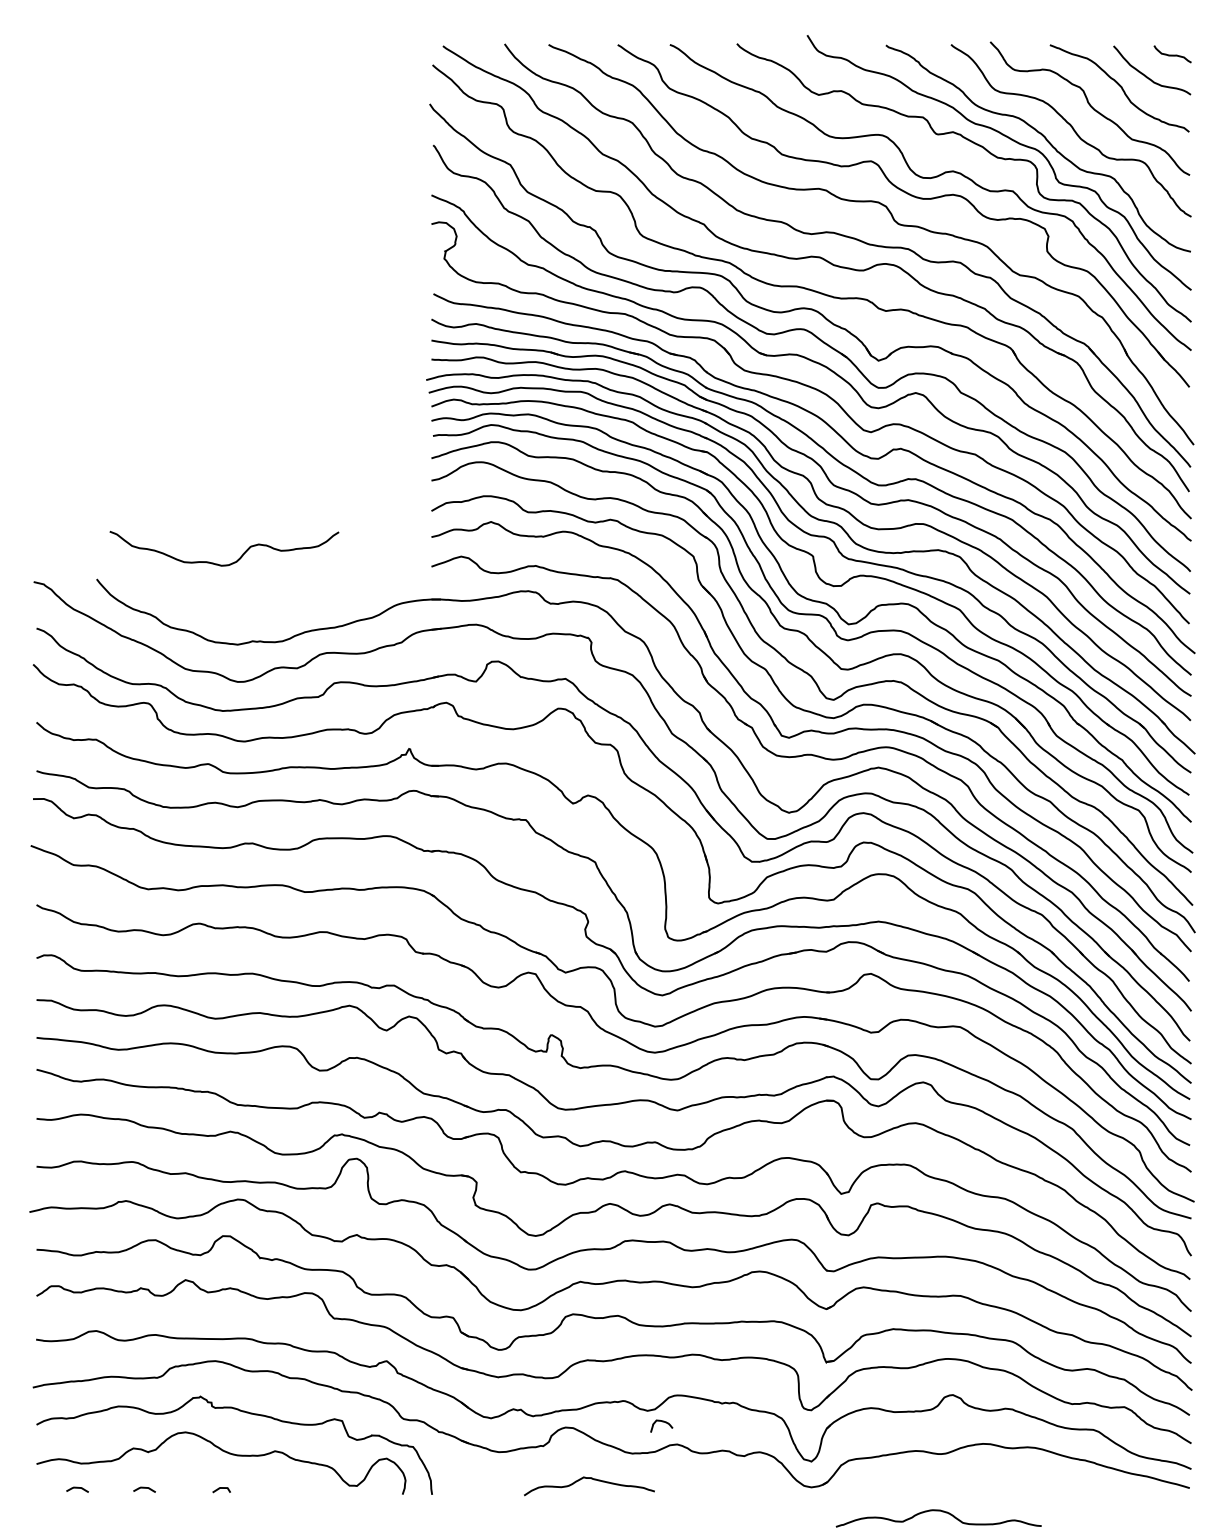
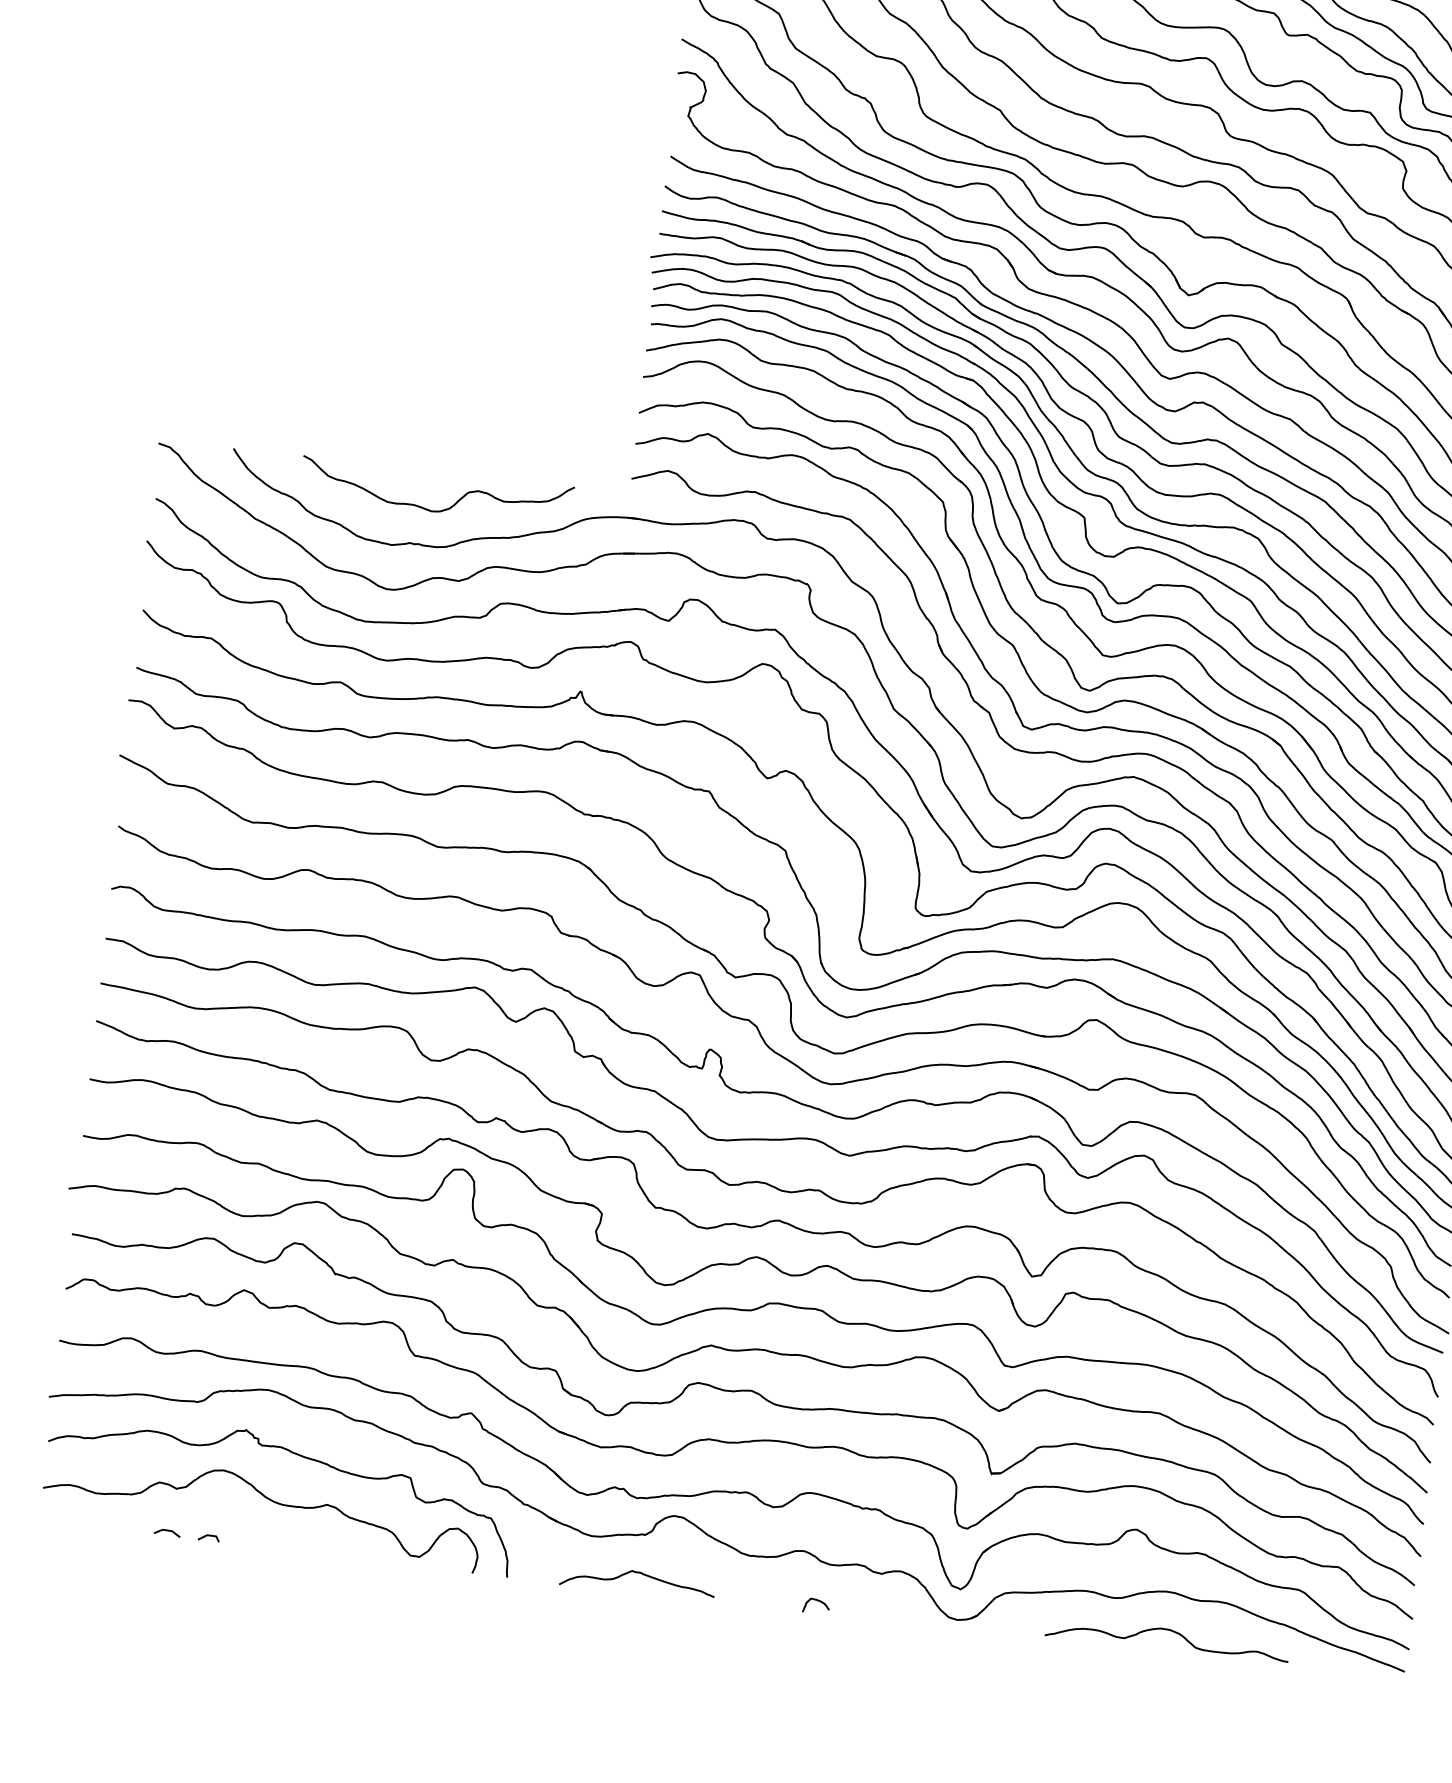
curve: (229, 563) -> (440, 509), moved
curve: (662, 1422) -> (817, 1601), moved
curve: (591, 1479) -> (641, 1574), moved
curve: (77, 1488) -> (88, 1522), removed
curve: (221, 1488) -> (208, 1536), moved
curve: (938, 1511) -> (1168, 1630), moved

